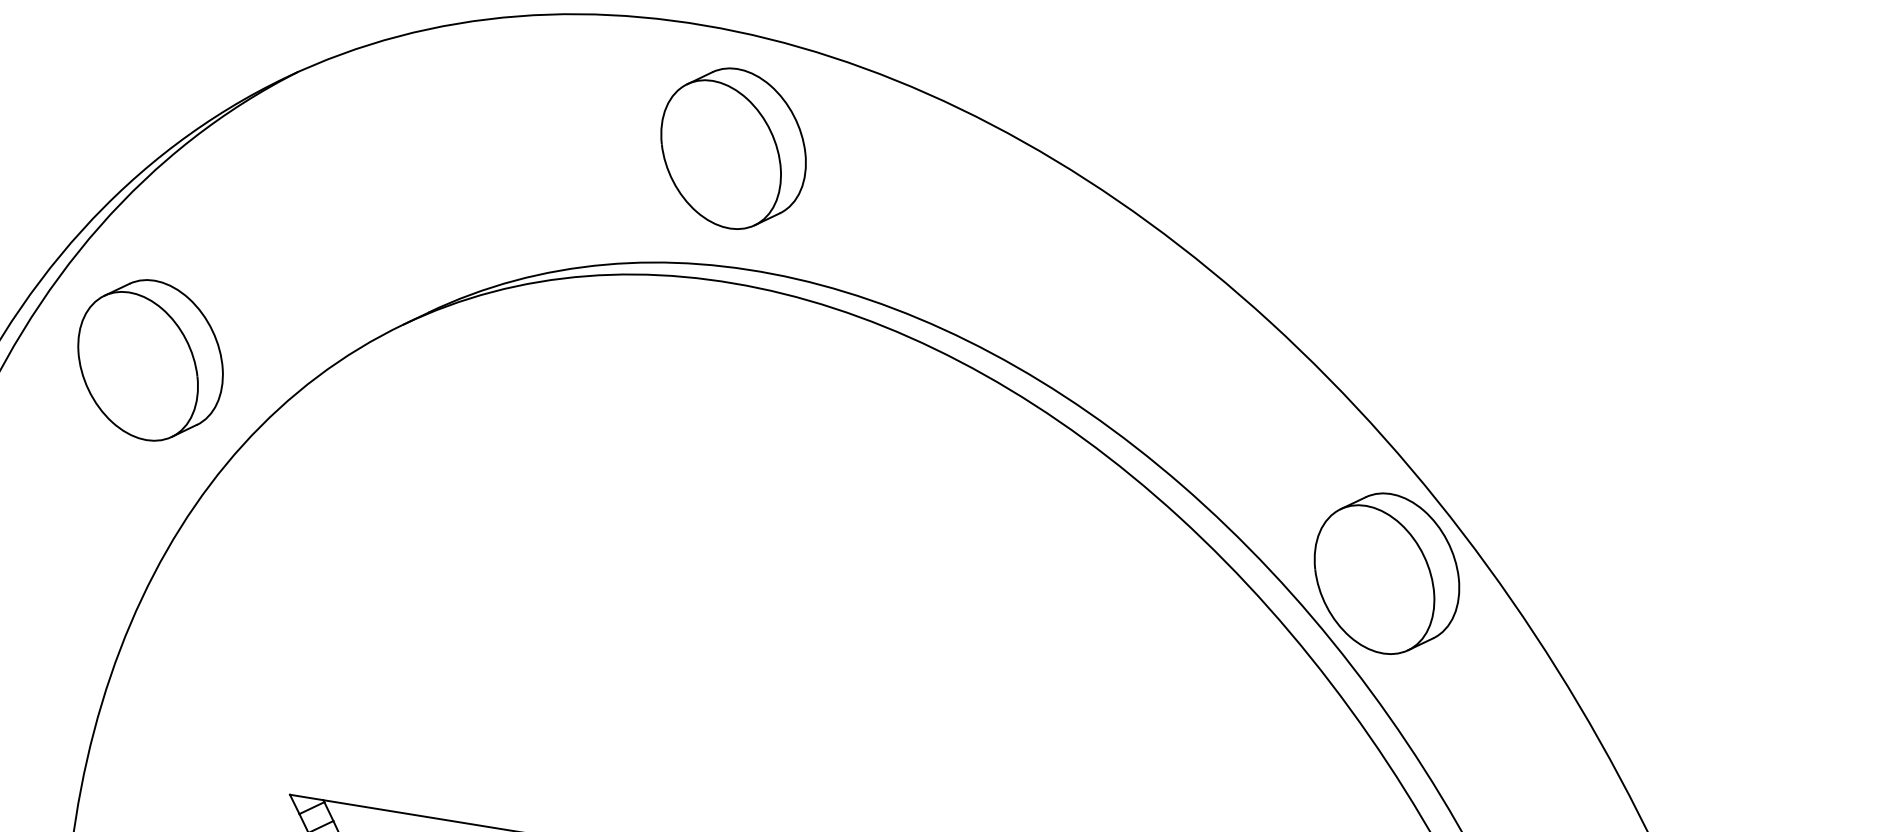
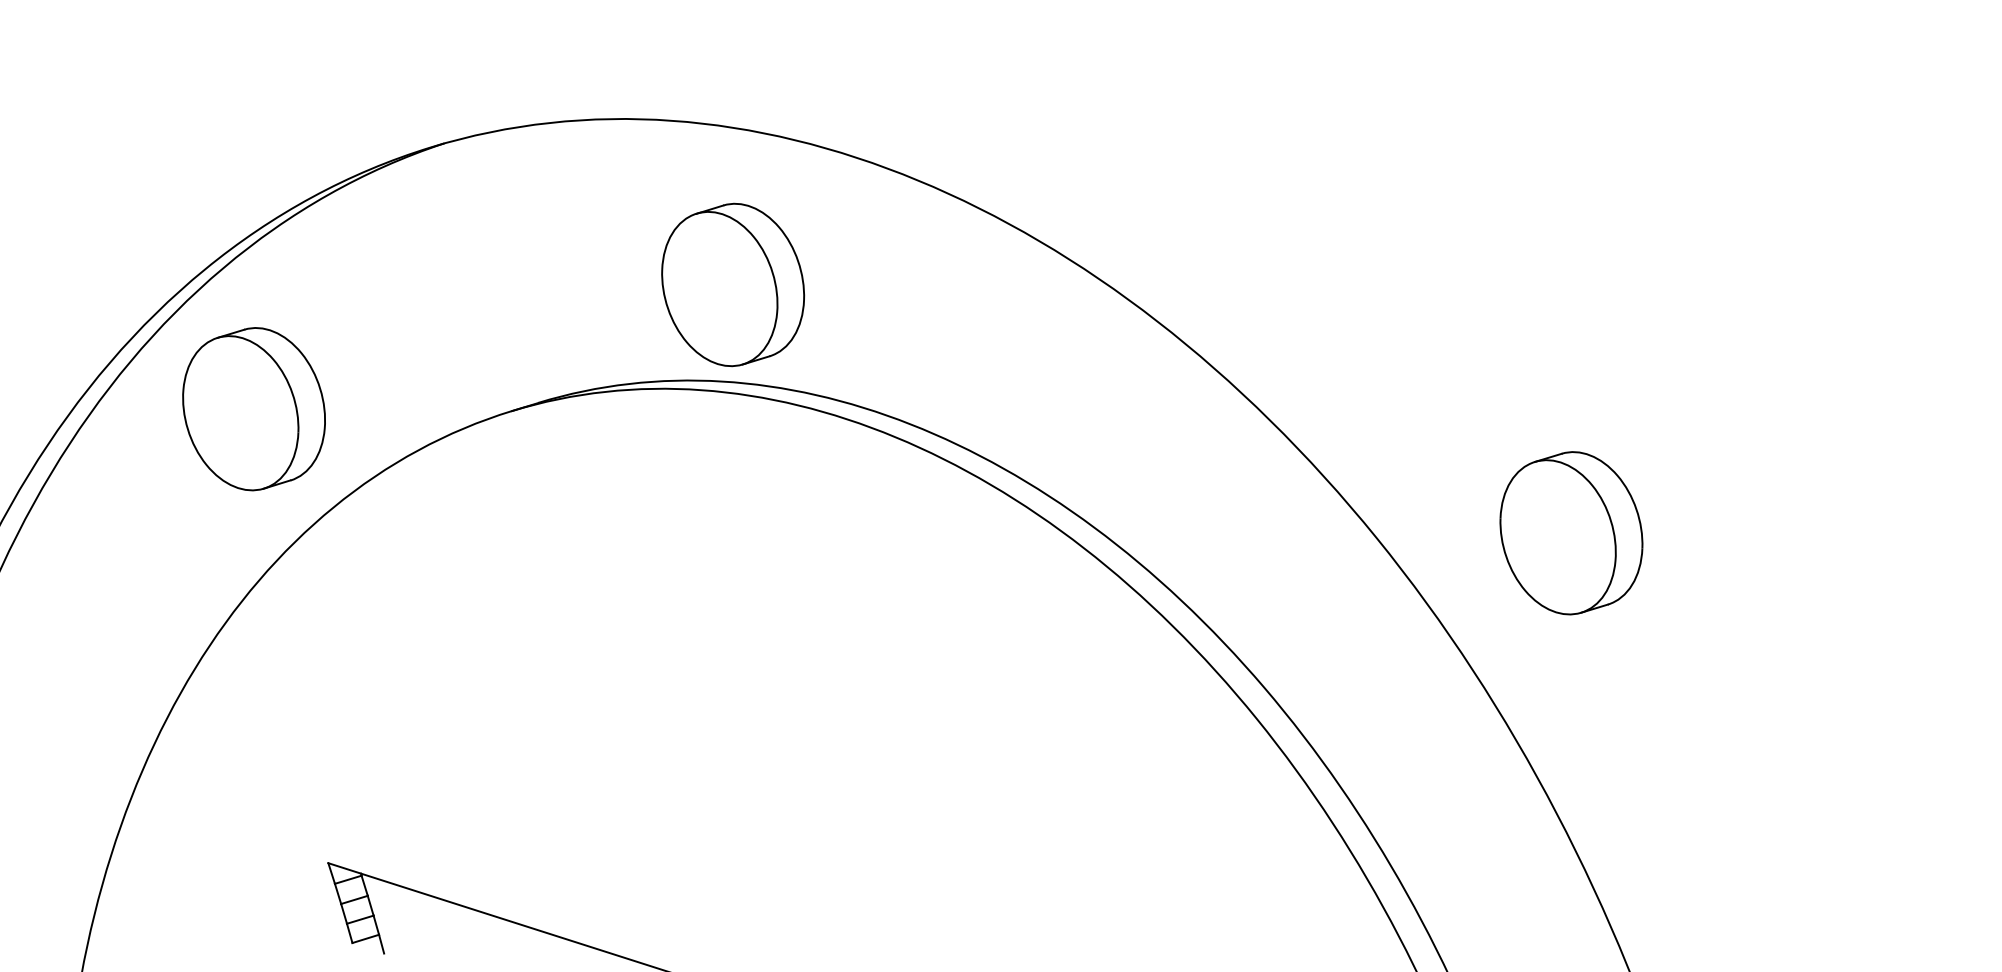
part: (733, 148) -> (733, 284), moved
part: (1387, 573) -> (1571, 533), moved

